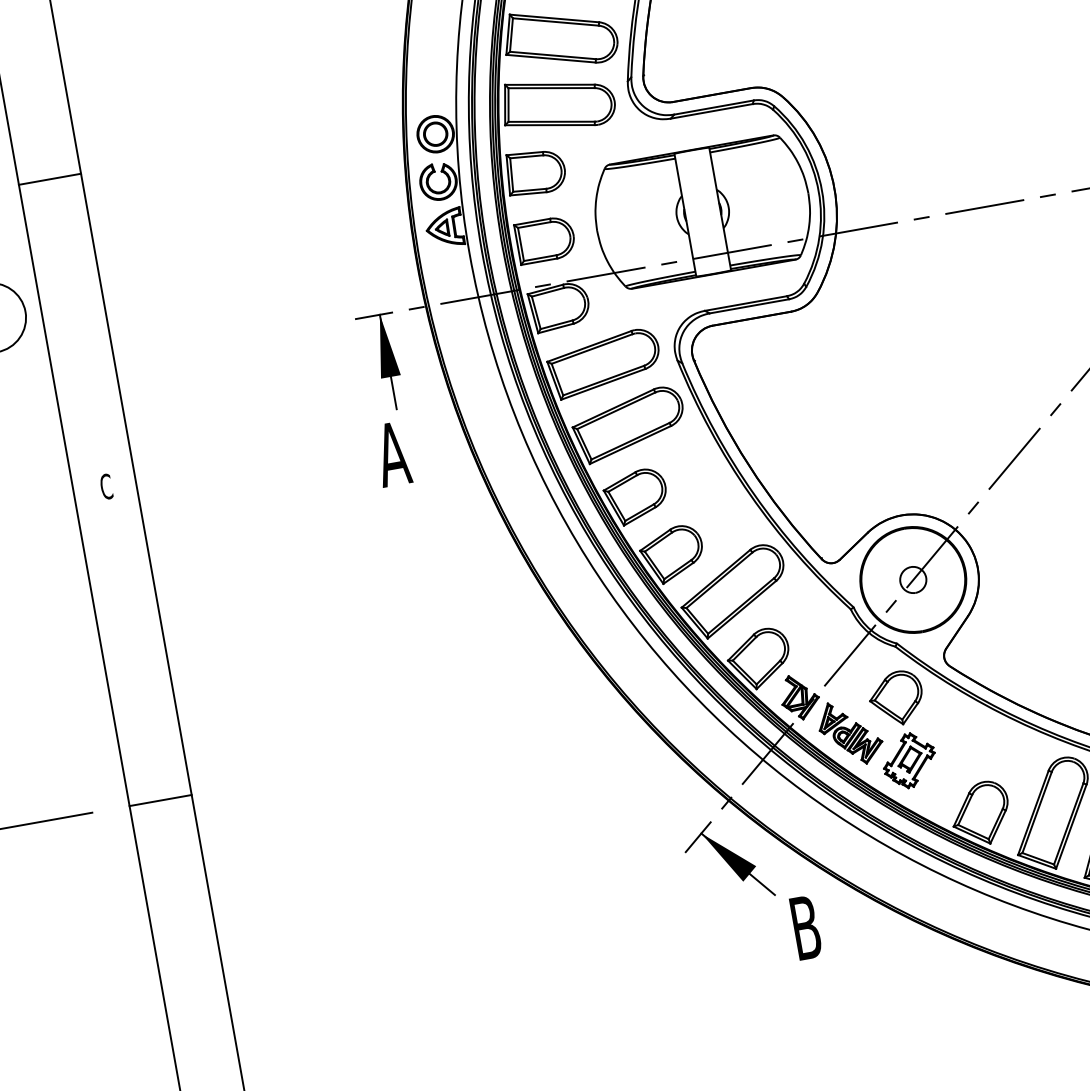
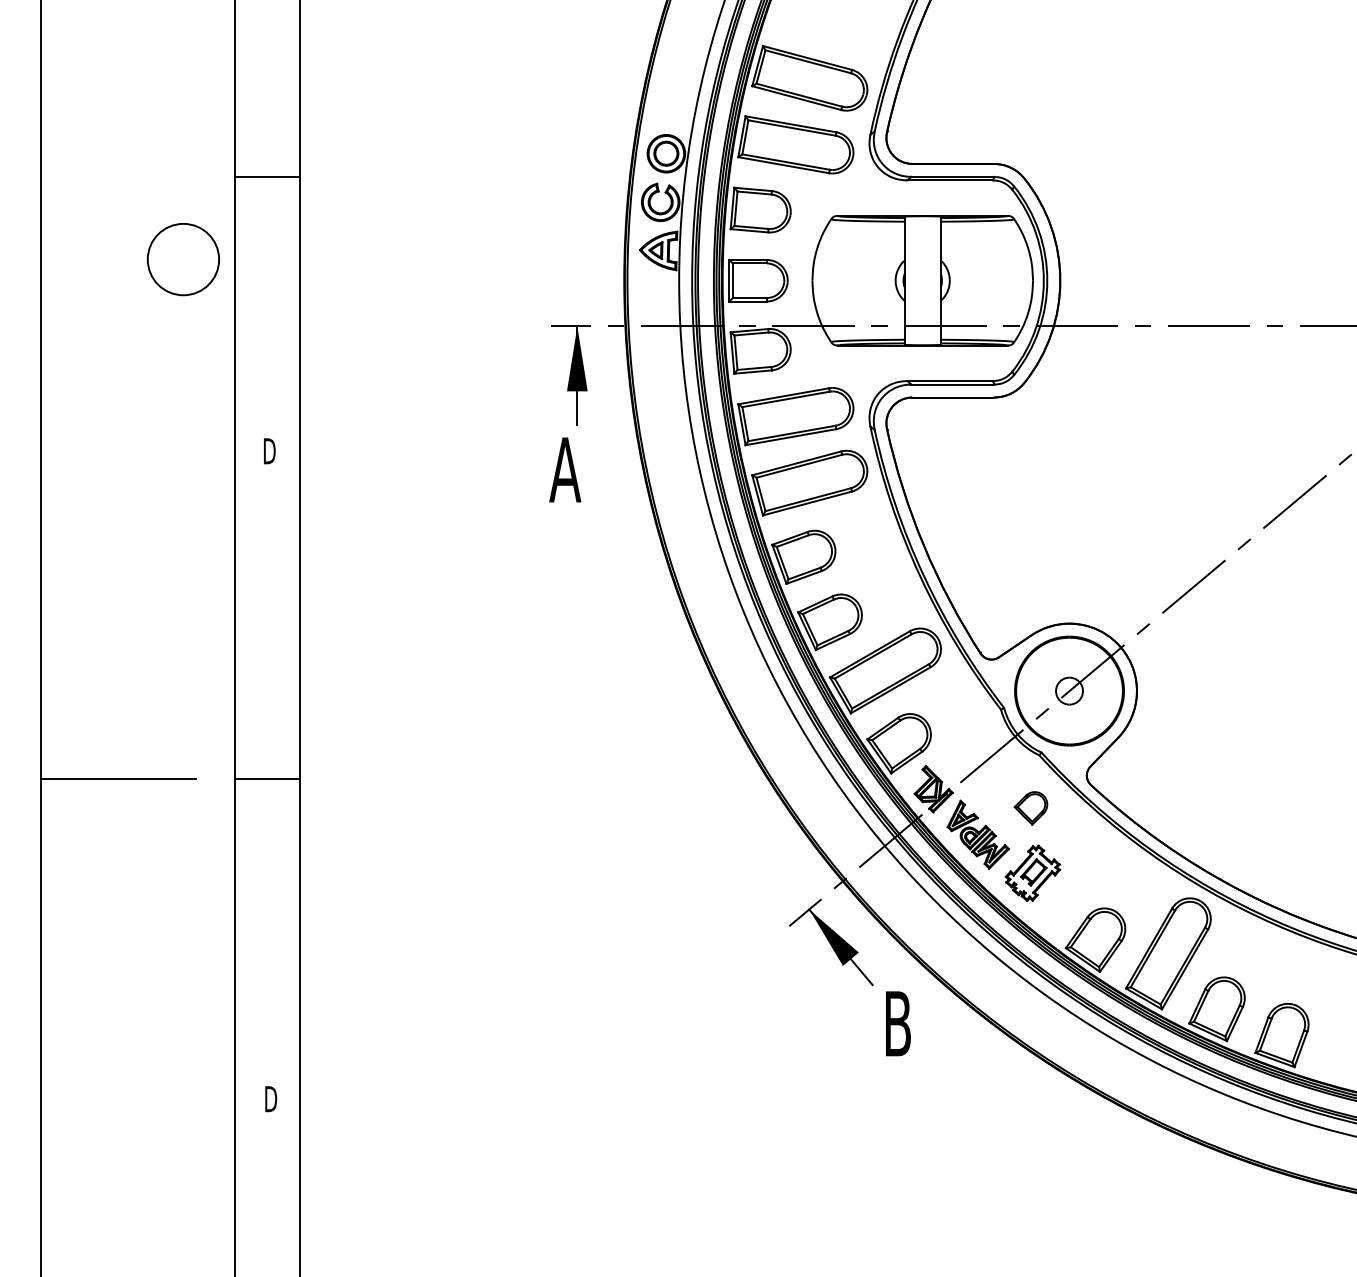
line: (49, 179) -> (267, 176), moved
text: (106, 486) -> (269, 450), C -> D
part: (895, 699) -> (1030, 808), size x0.6

